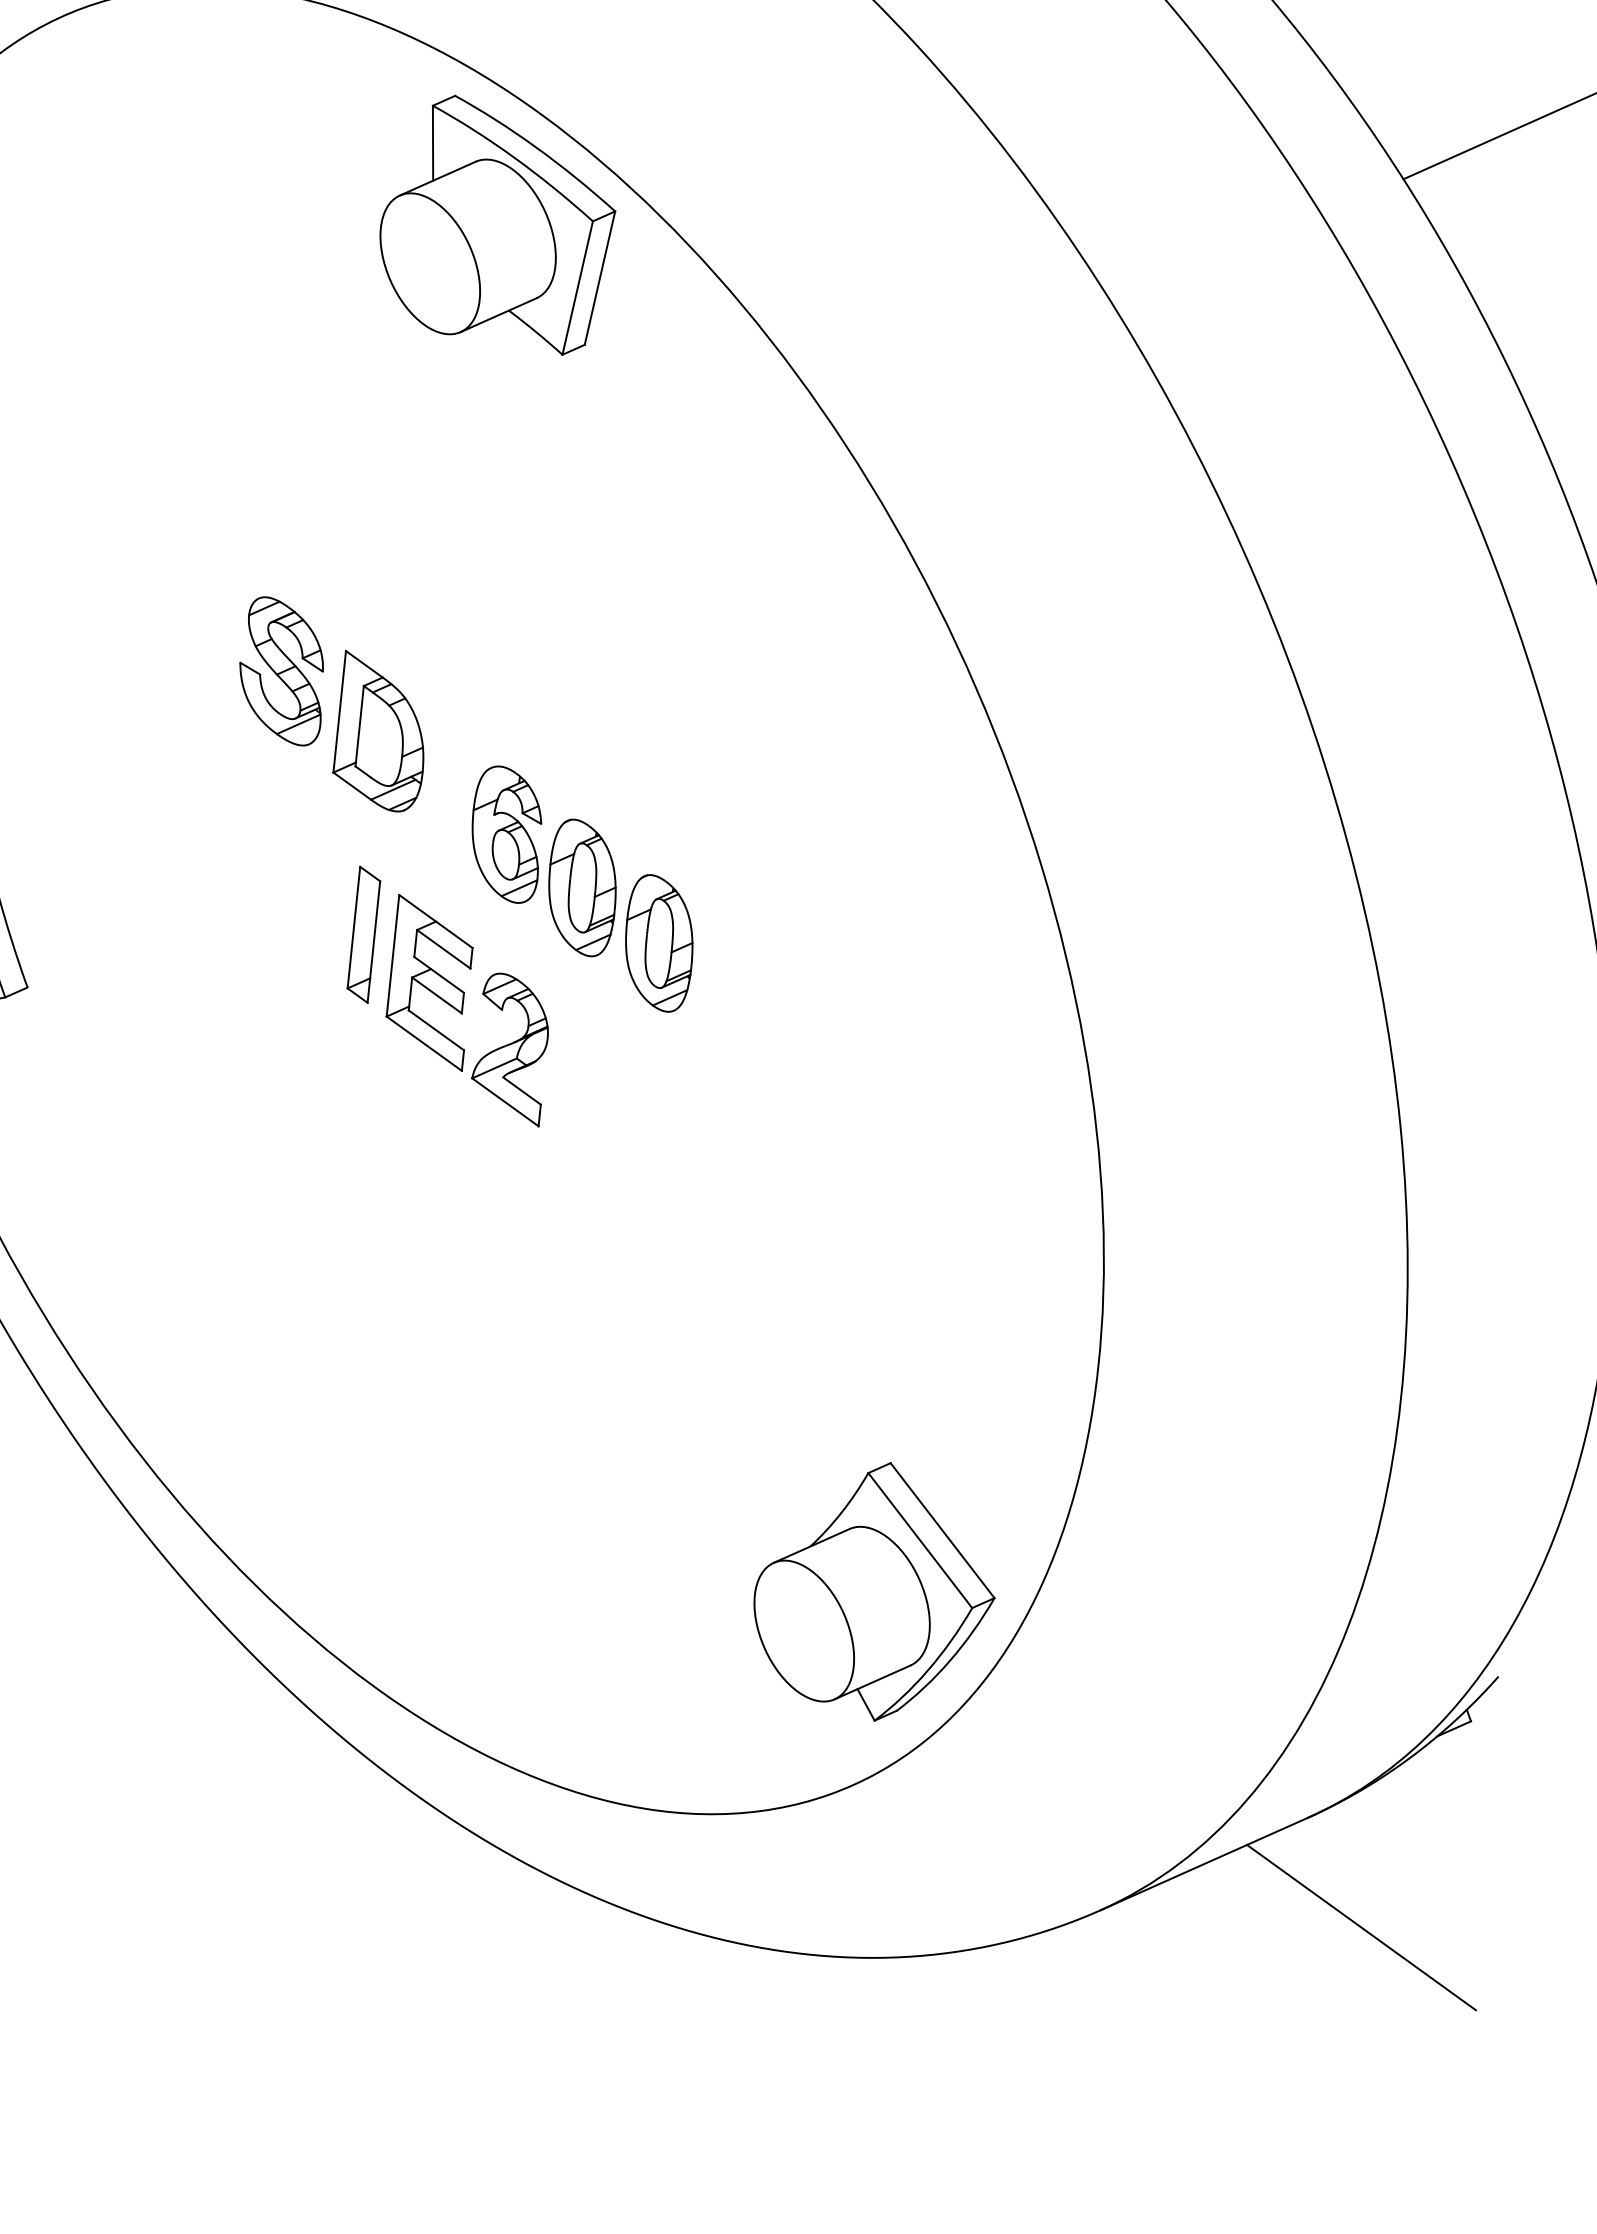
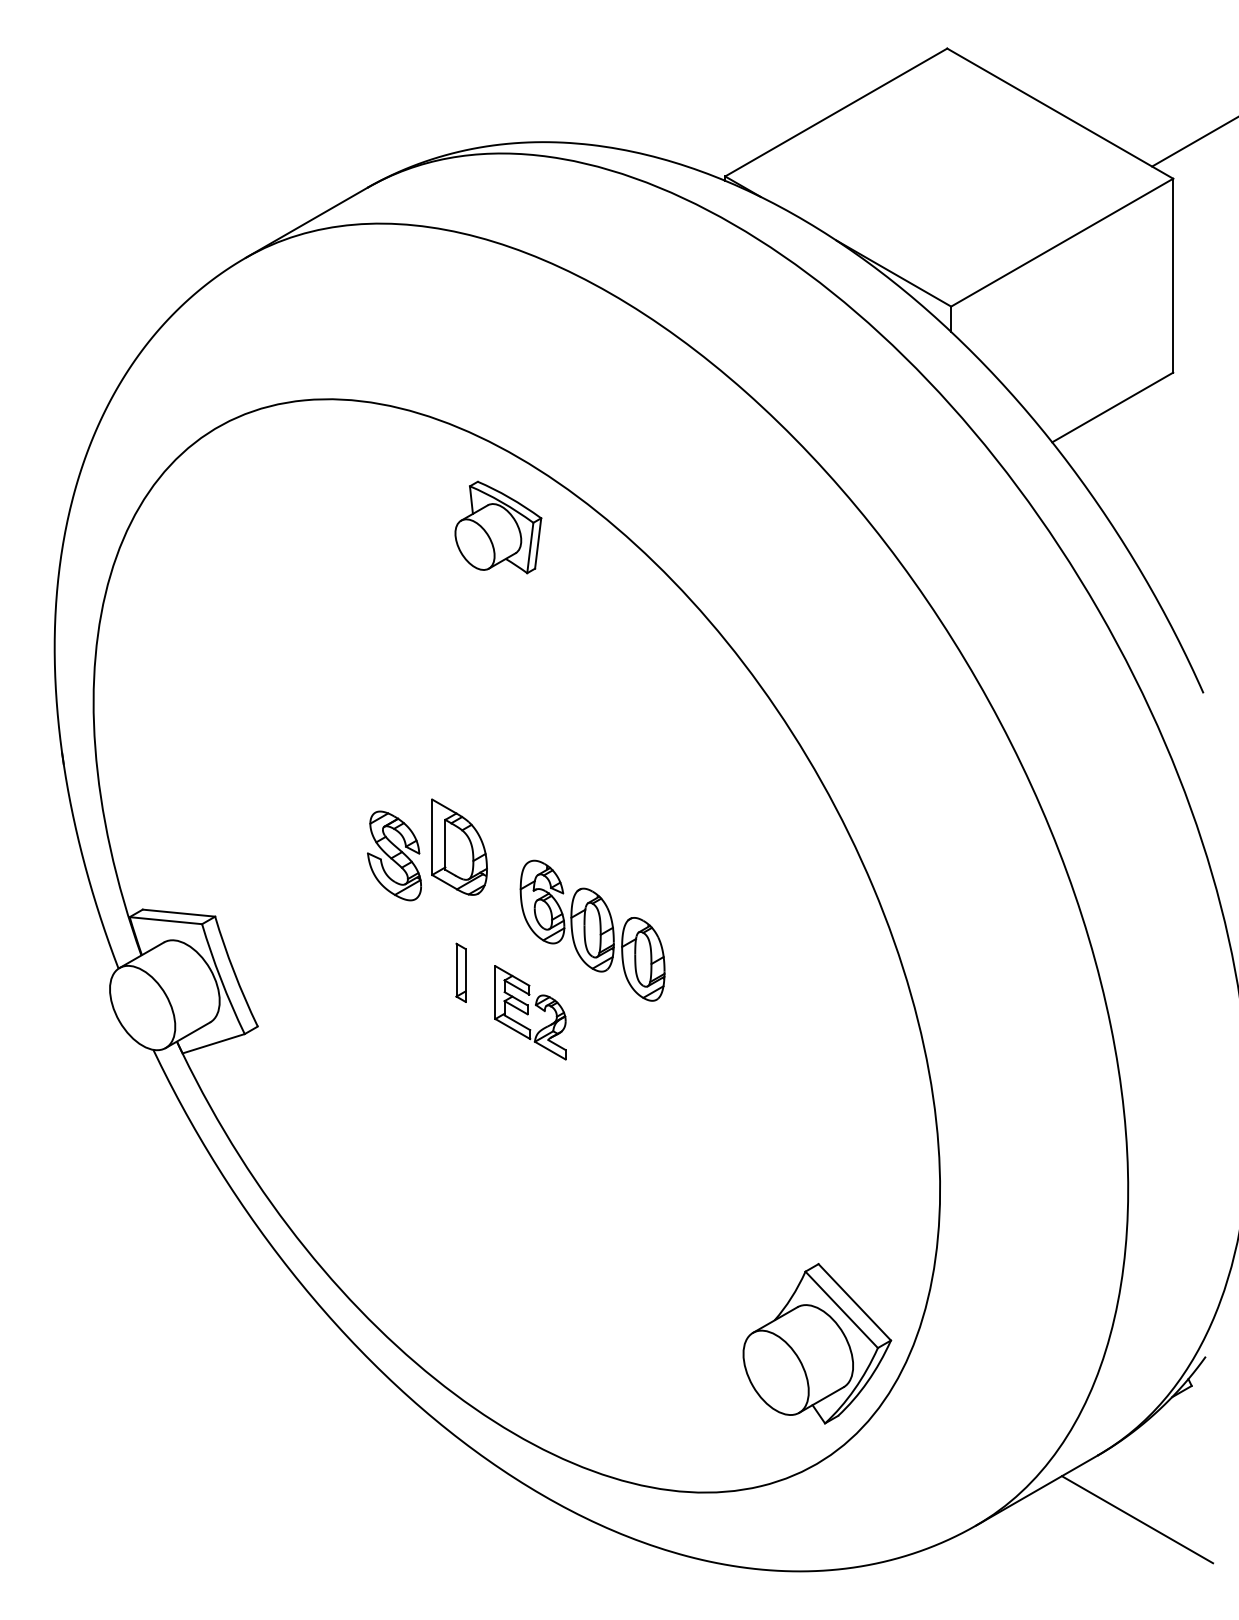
part: (497, 224) -> (498, 527), size x0.6
part: (282, 670) -> (394, 855), moved
part: (362, 934) -> (460, 972), size x0.7
part: (468, 1010) -> (530, 1012), size x0.7

